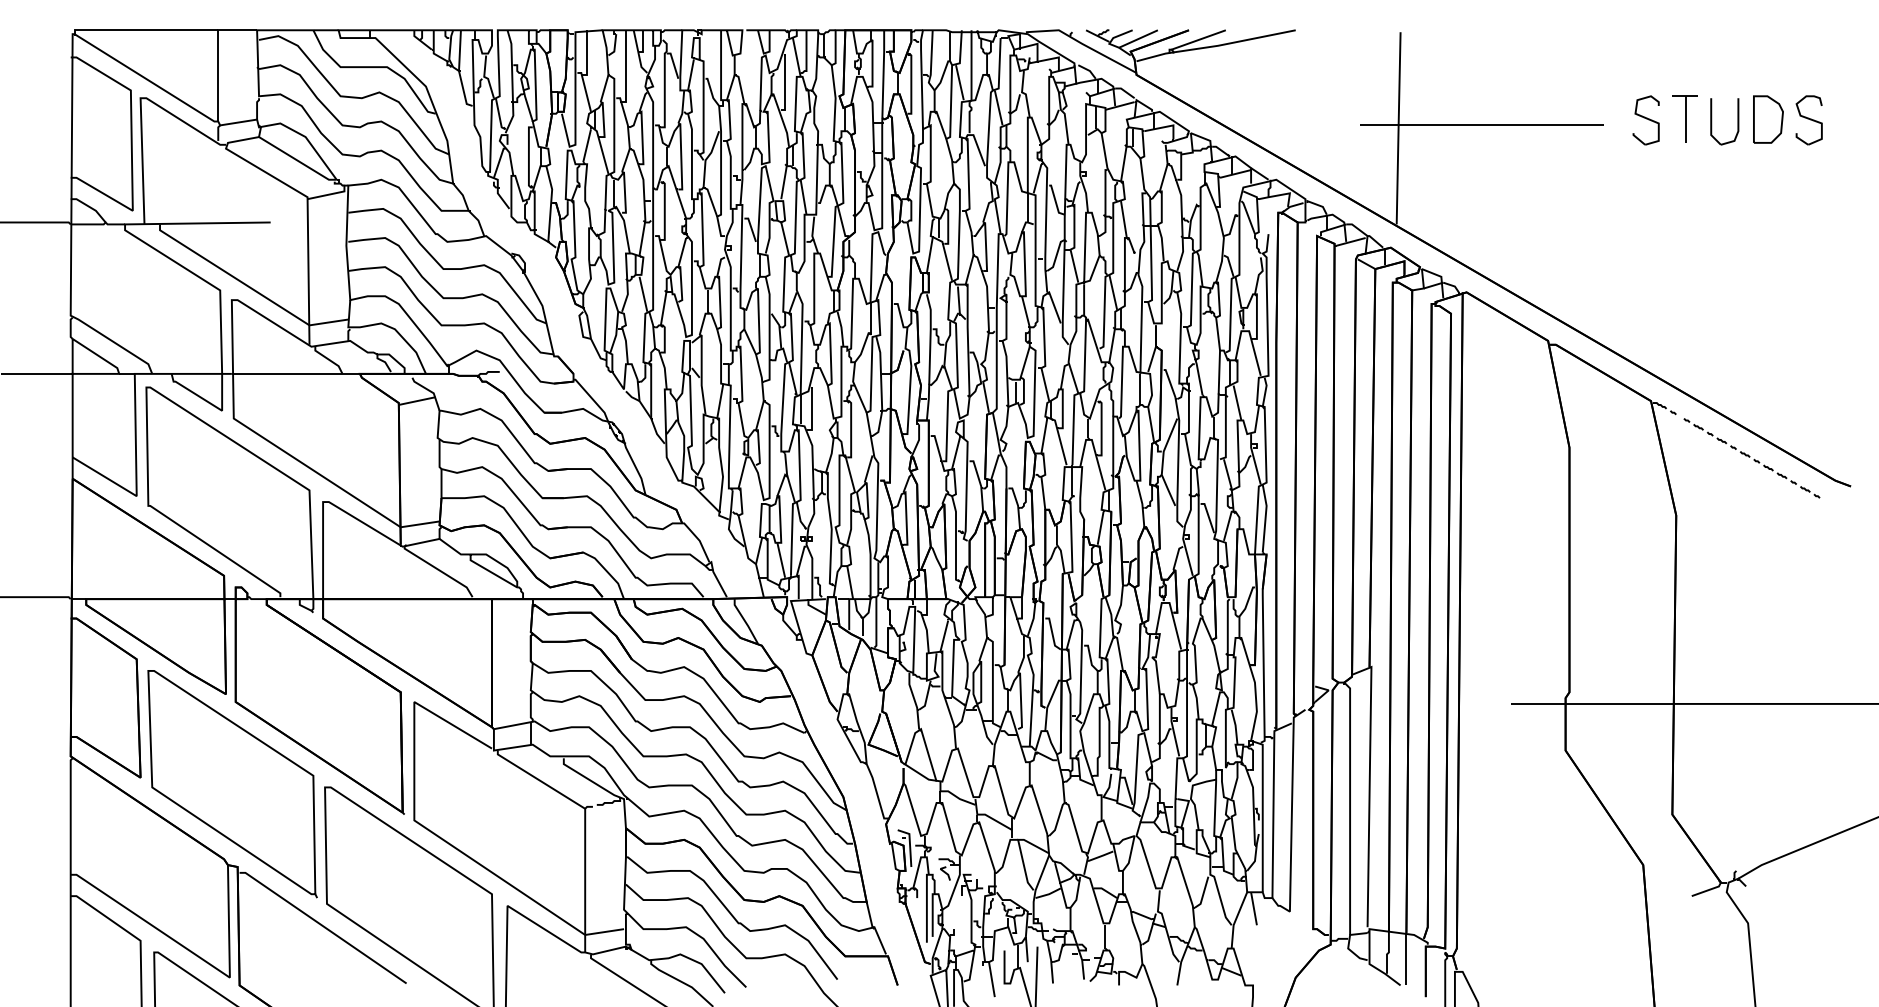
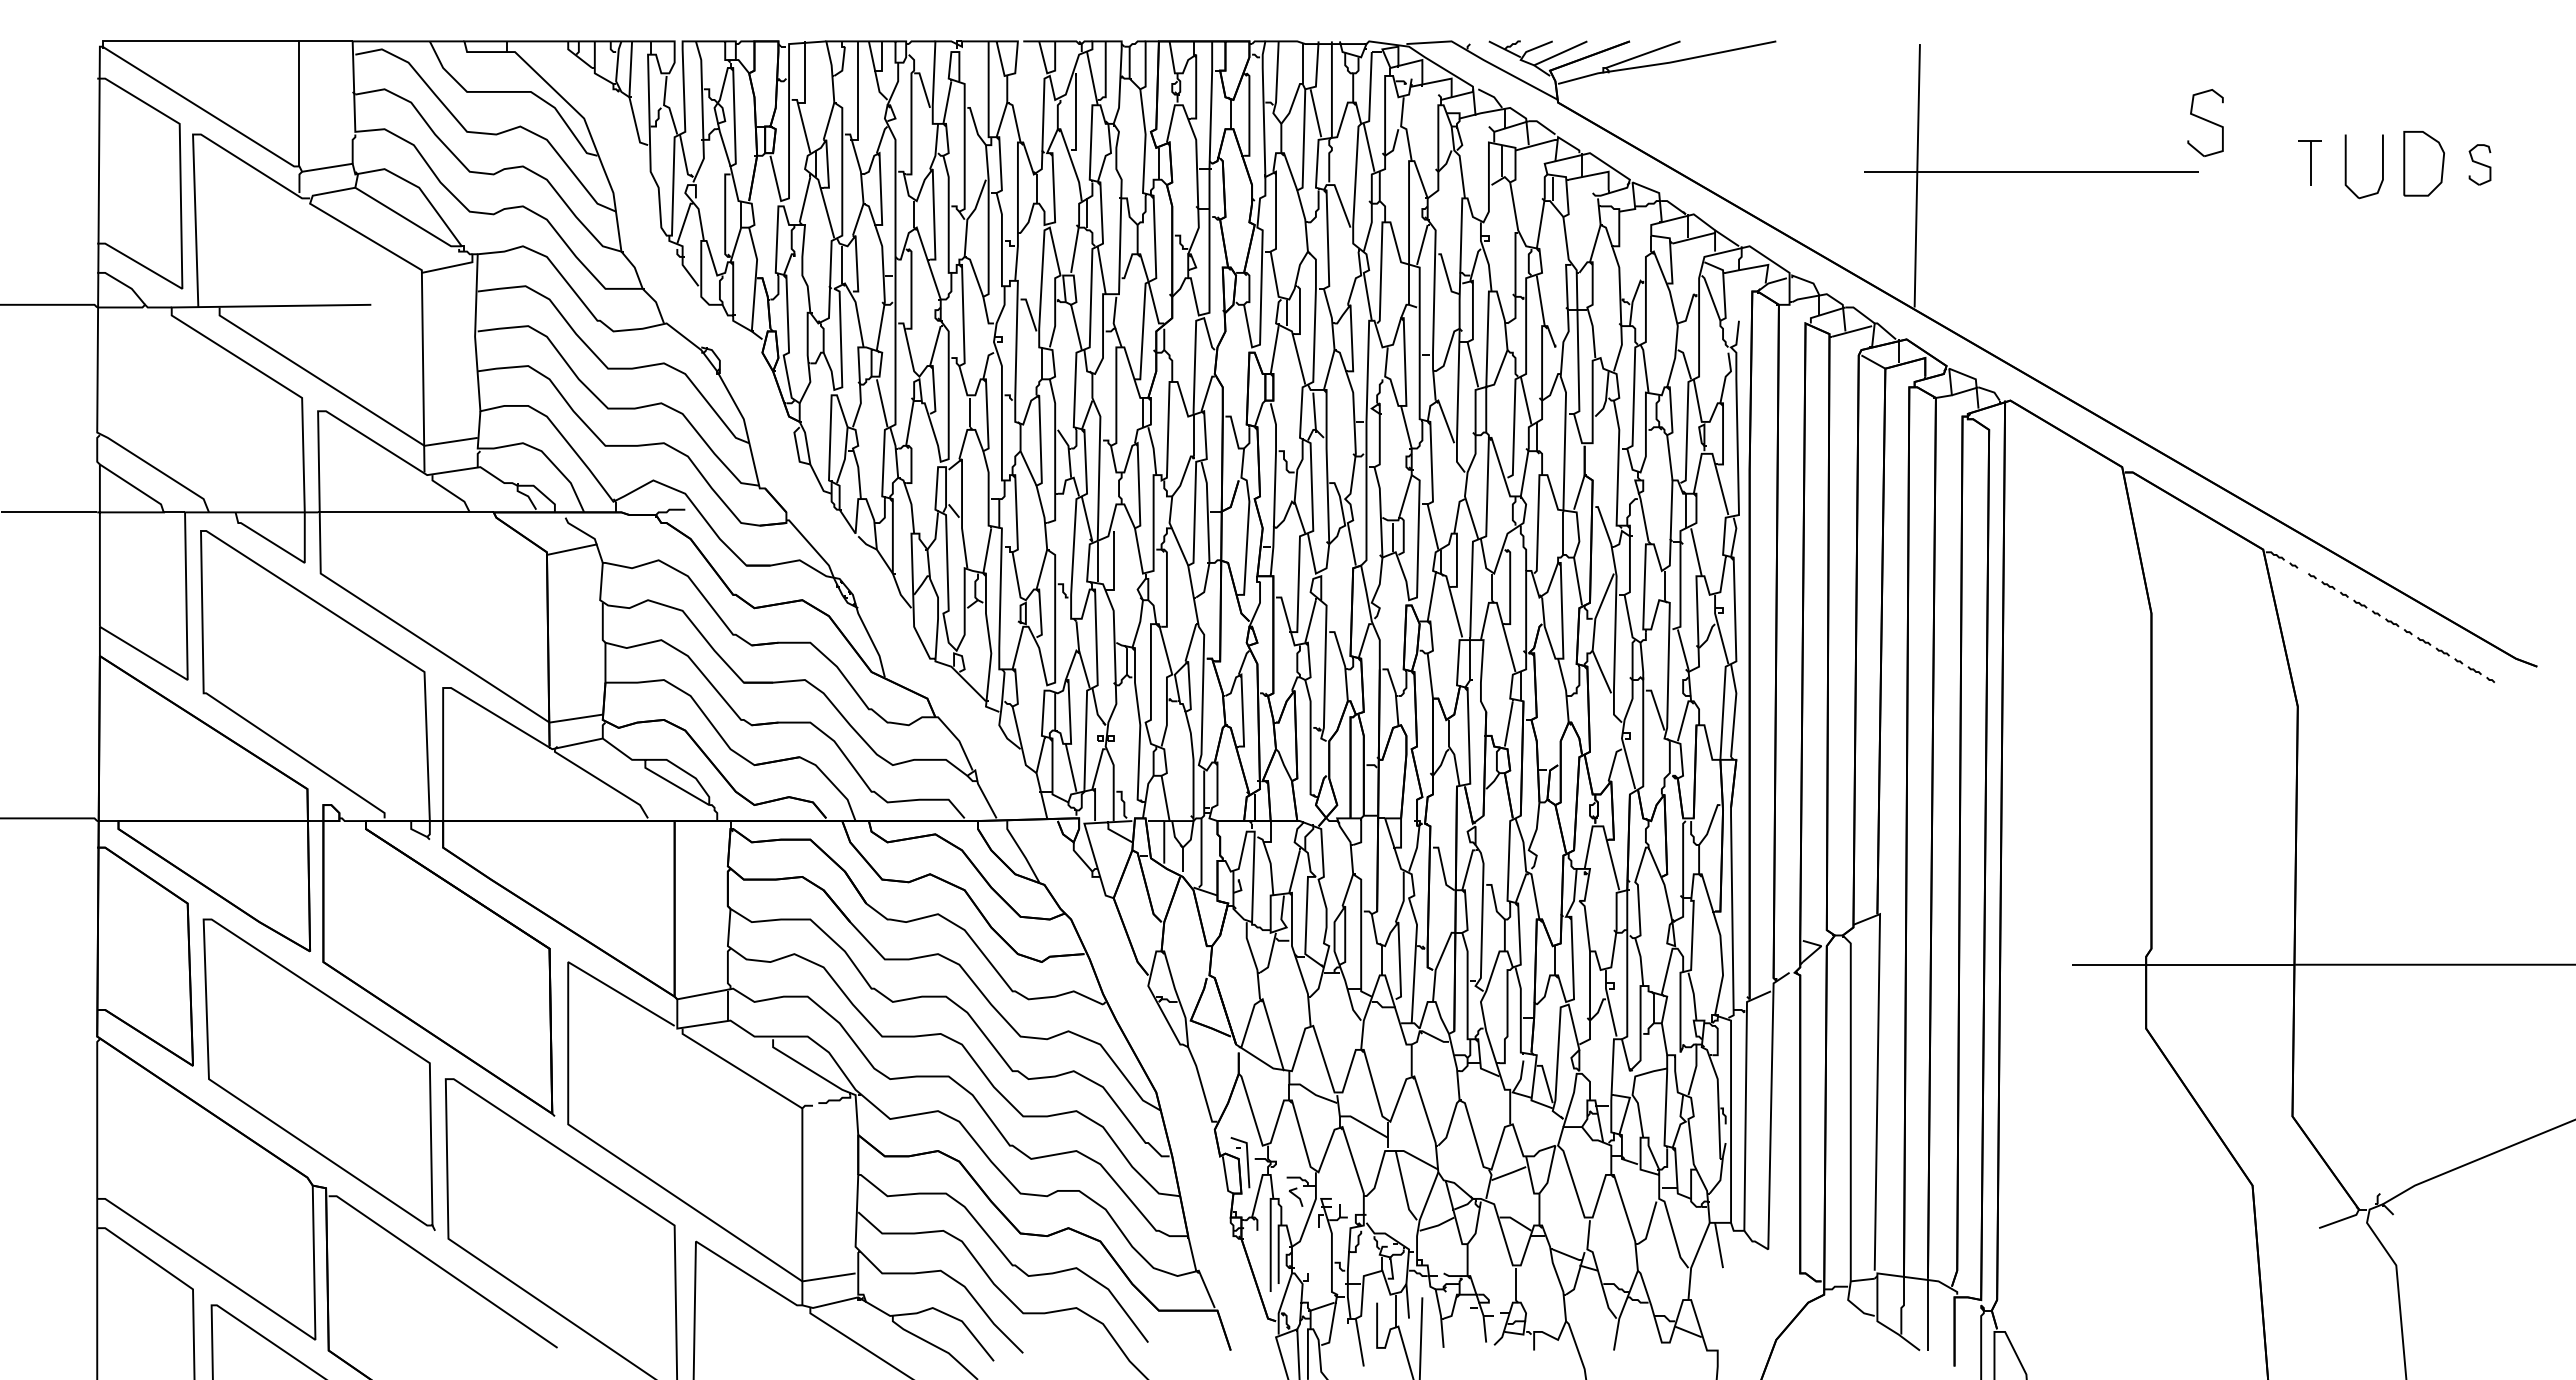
part: (1684, 119) -> (2309, 163), size x0.7
part: (1646, 120) -> (2205, 123), moved
part: (1808, 120) -> (2479, 164), size x0.6

